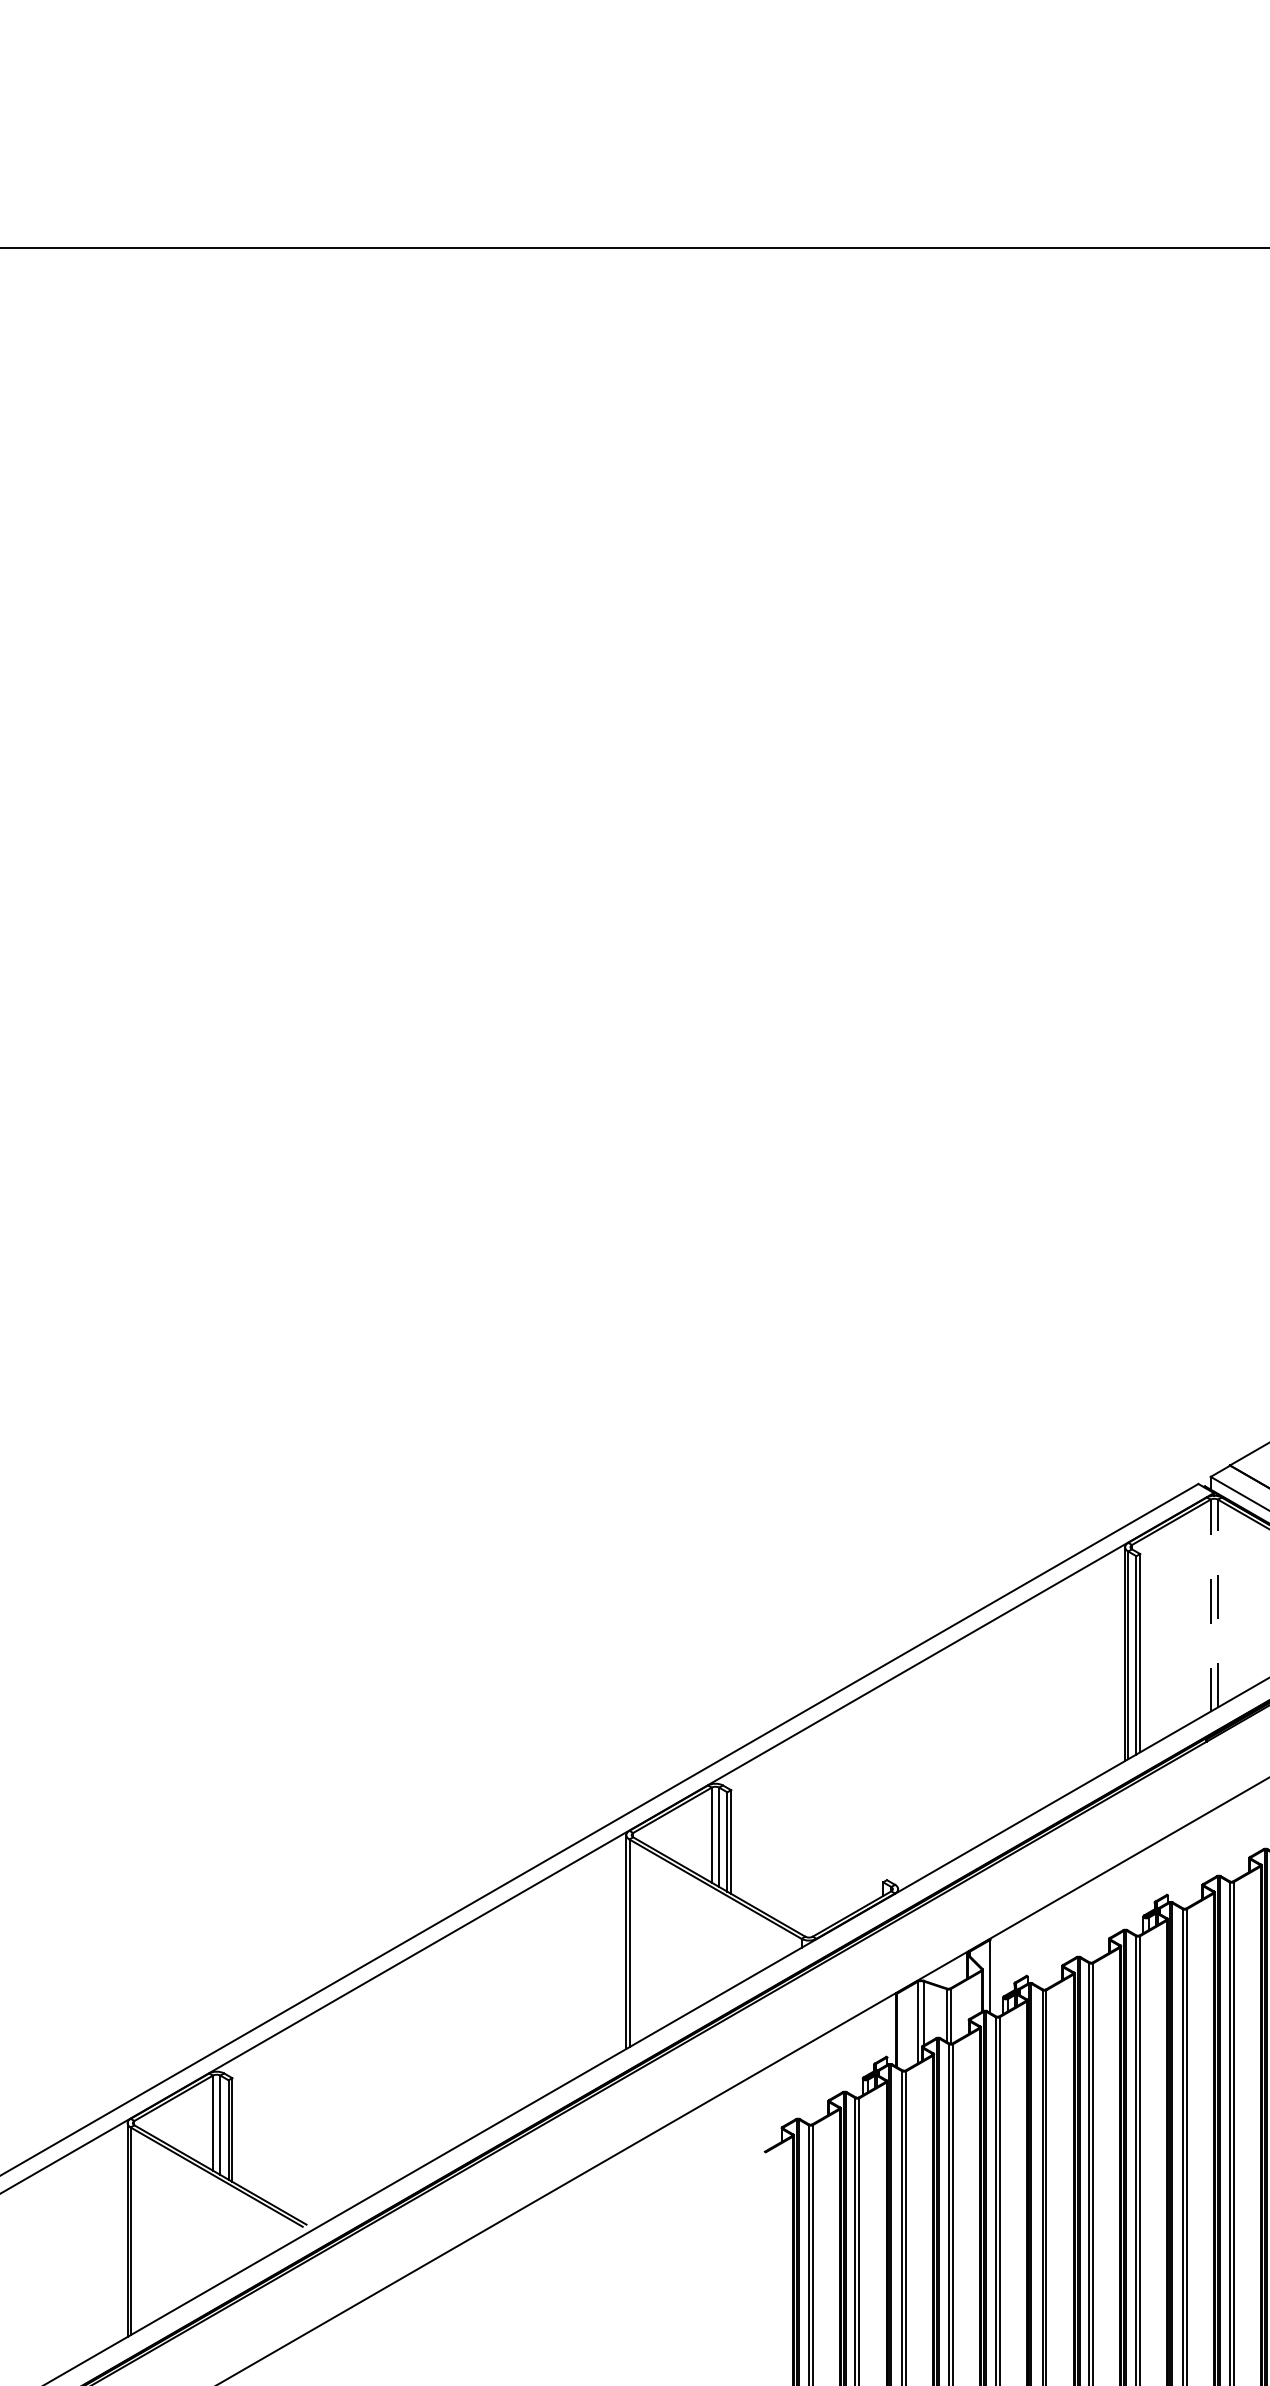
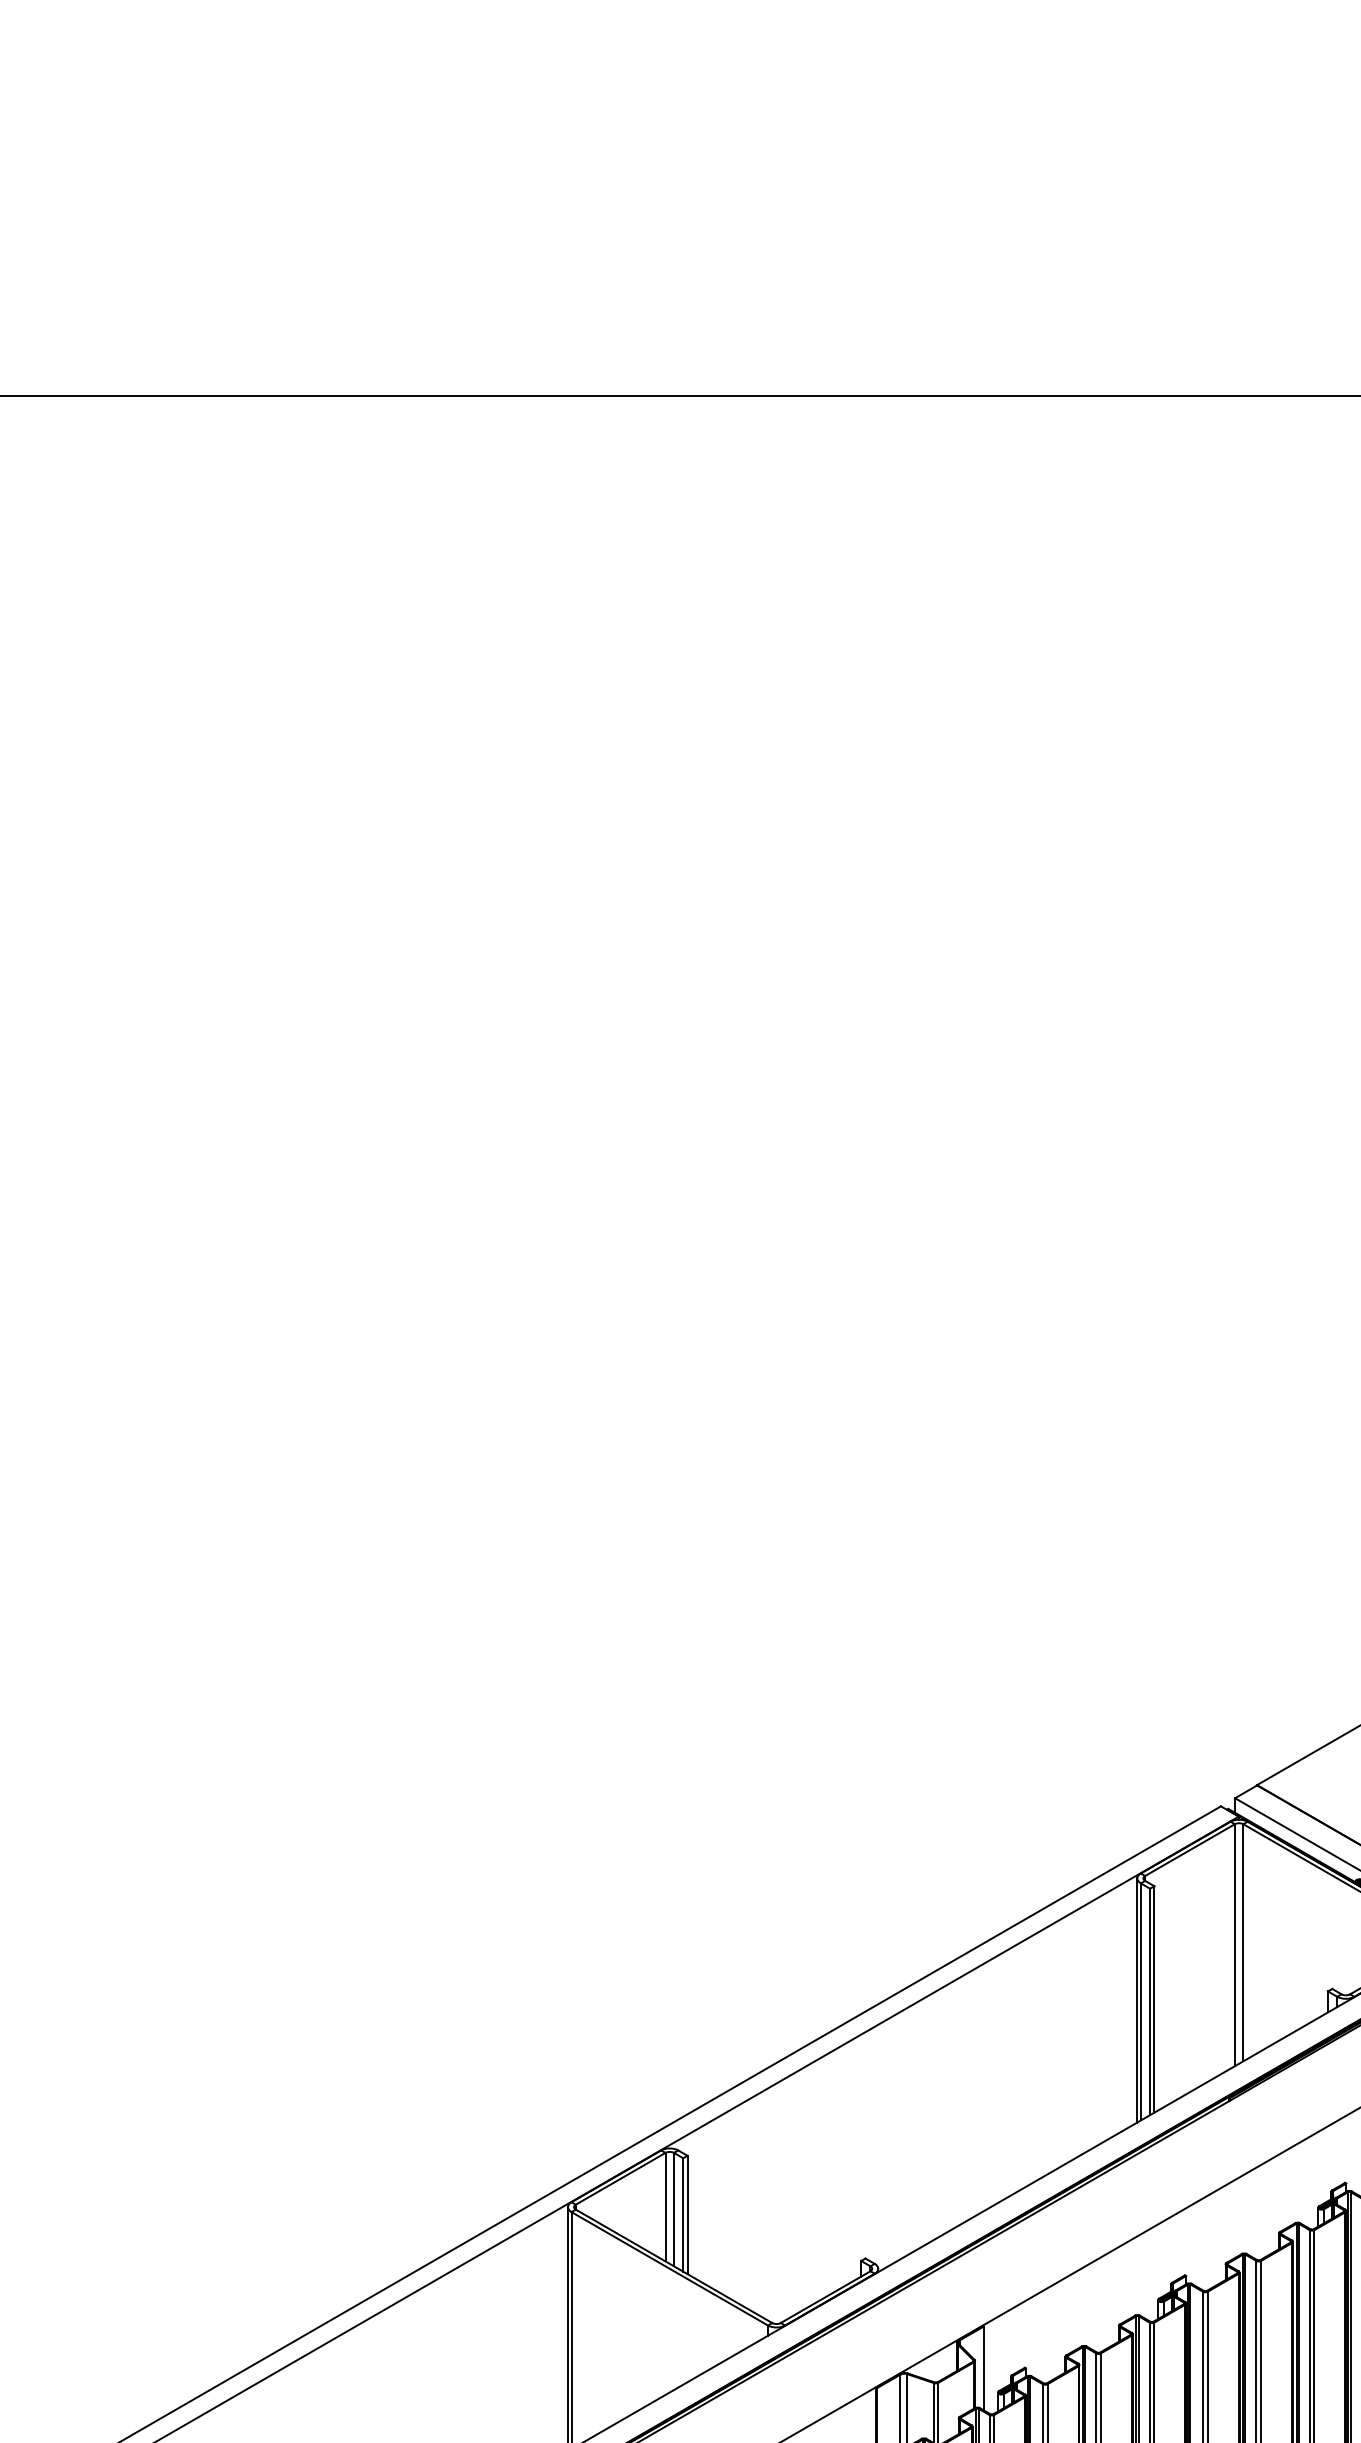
line: (1218, 1603) -> (1243, 1942), dashed -> solid
line: (1210, 1605) -> (1234, 1945), dashed -> solid

